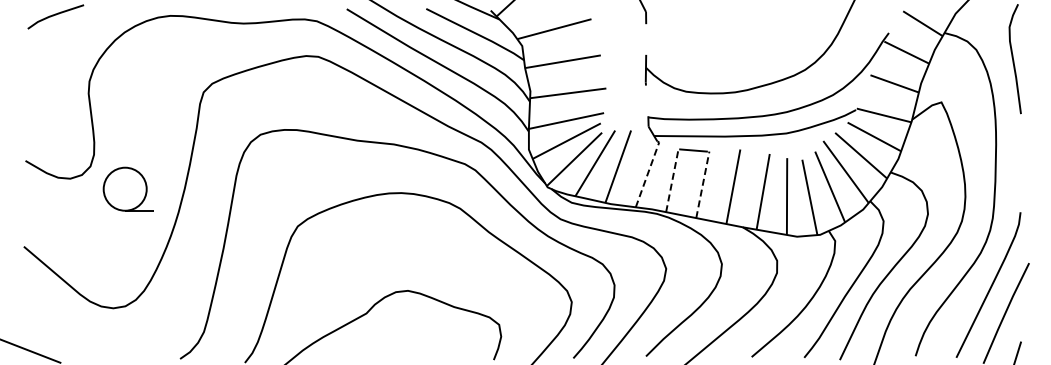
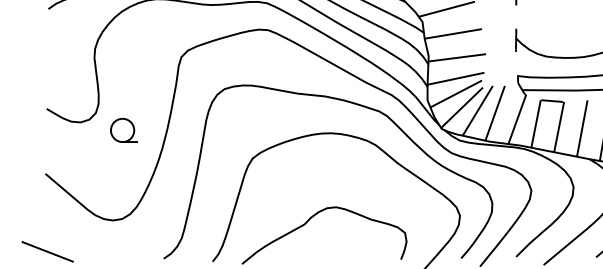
line: (647, 174) -> (517, 119), dashed -> solid
line: (672, 180) -> (536, 123), dashed -> solid
line: (702, 184) -> (558, 126), dashed -> solid
part: (127, 189) -> (123, 130), size x0.71

